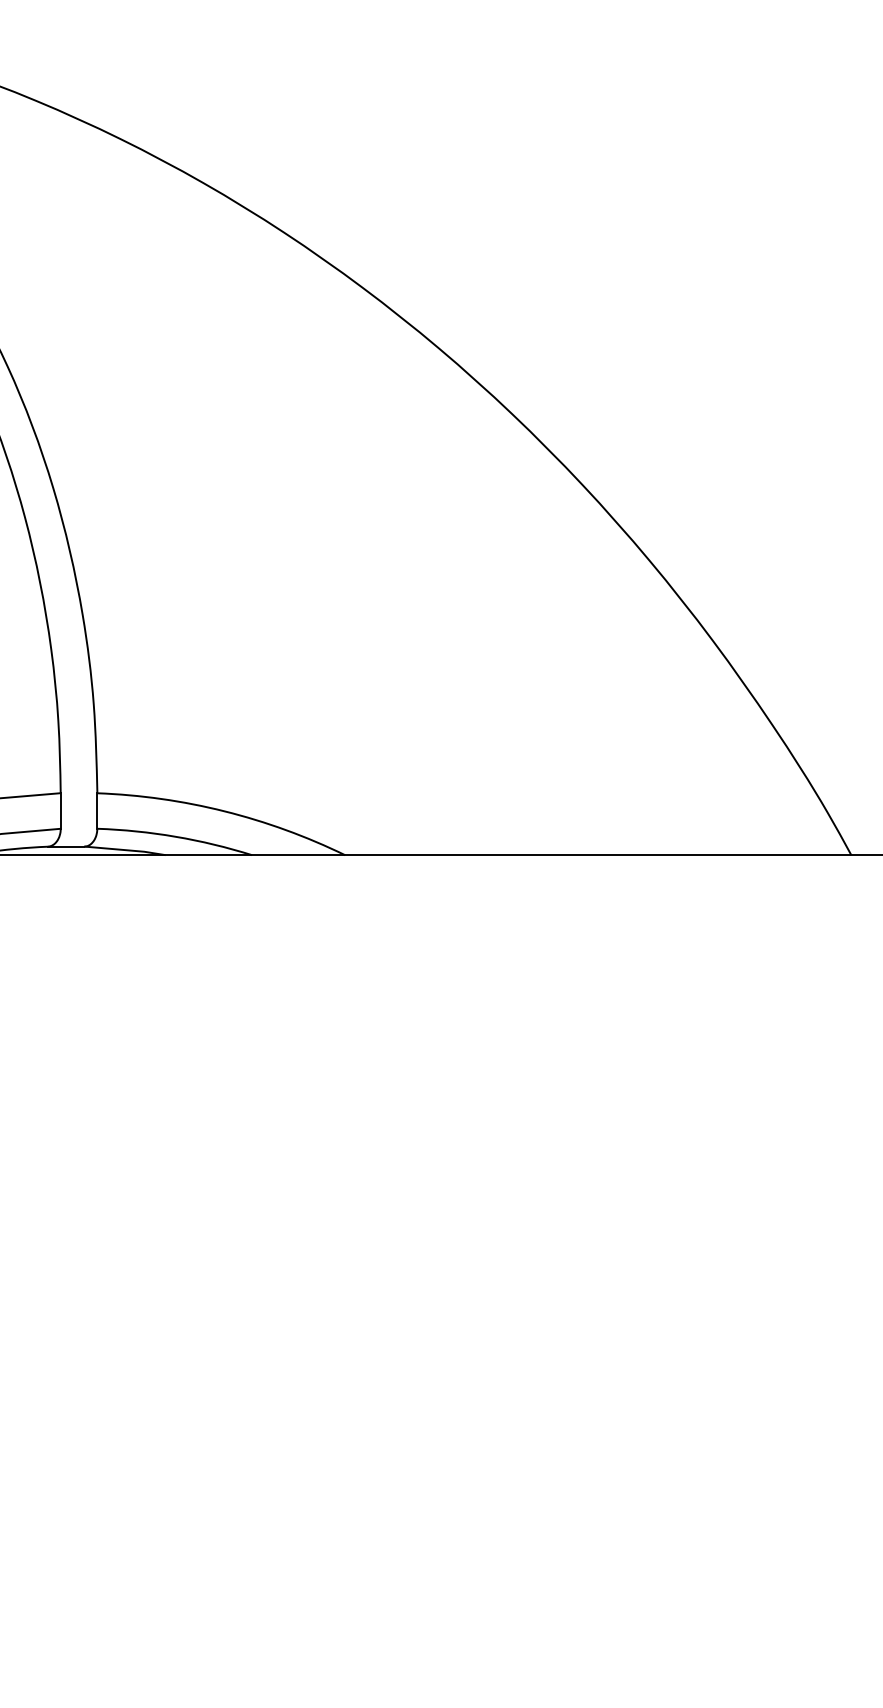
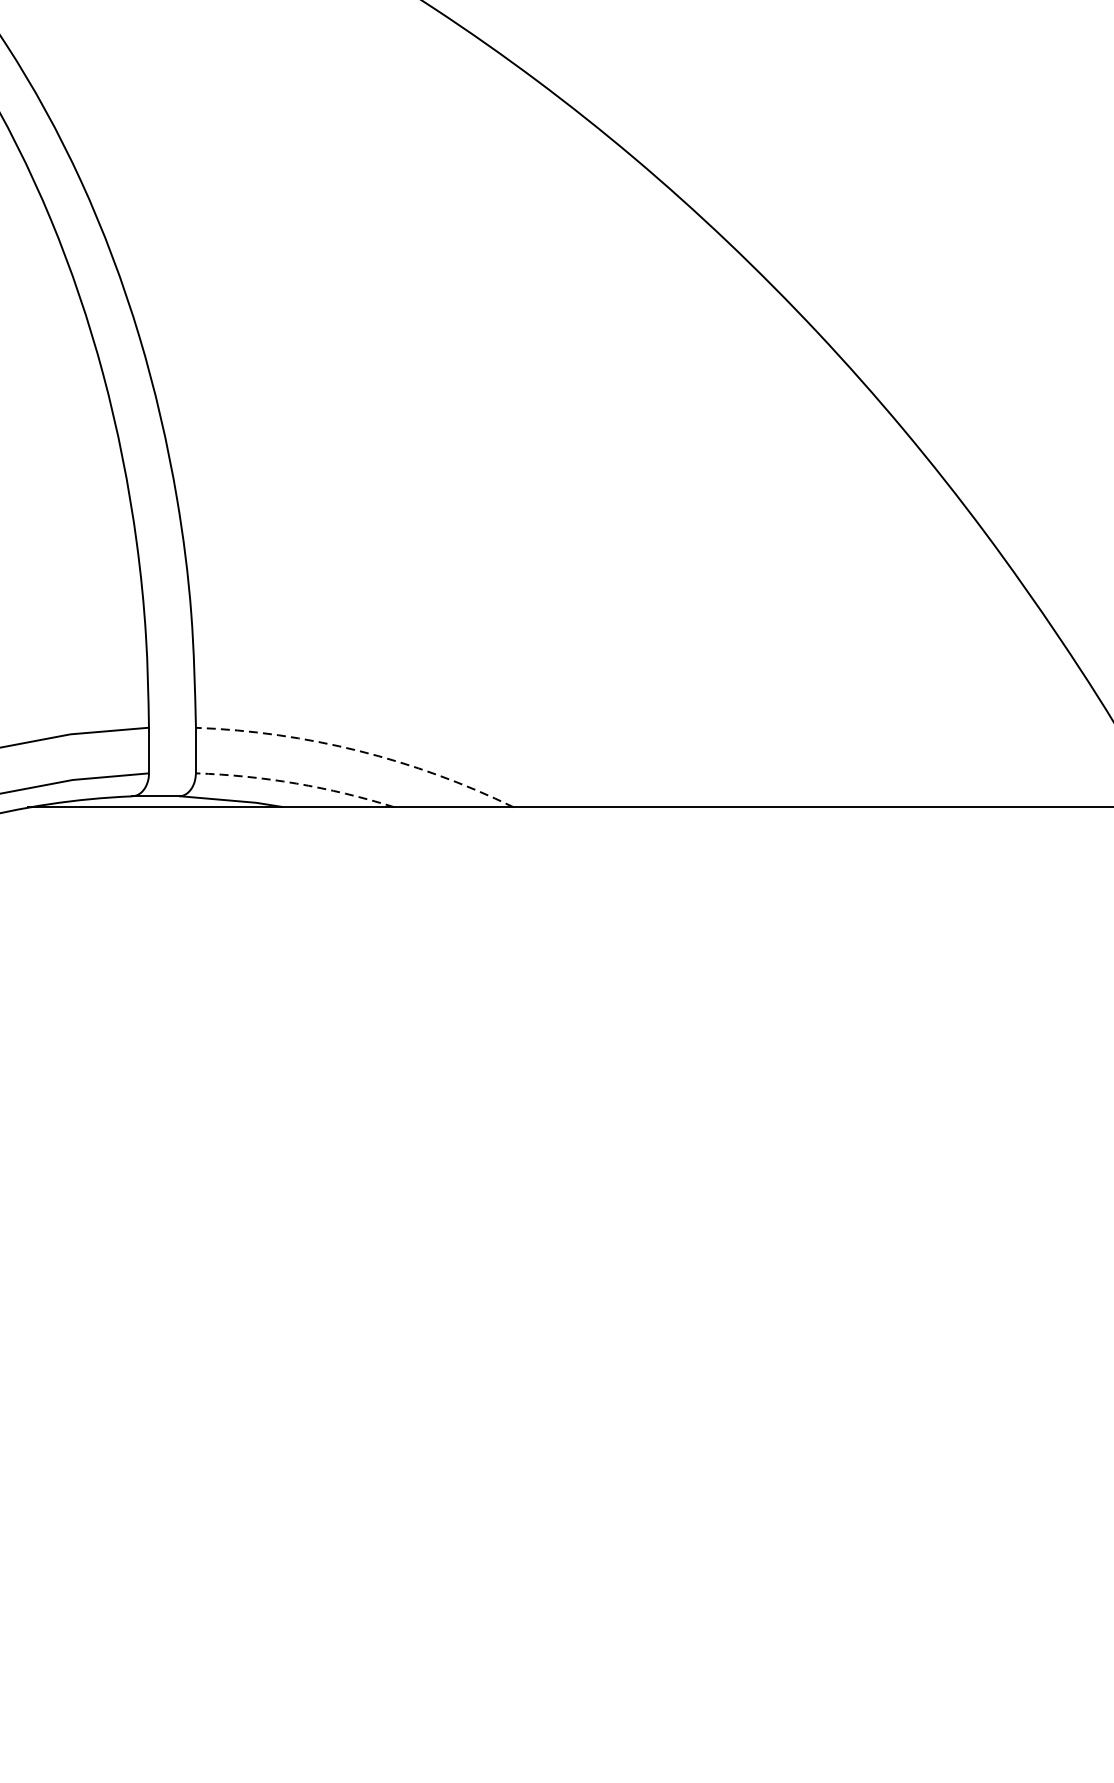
arc: (224, 811) -> (358, 751), solid -> dashed
arc: (175, 836) -> (296, 783), solid -> dashed

